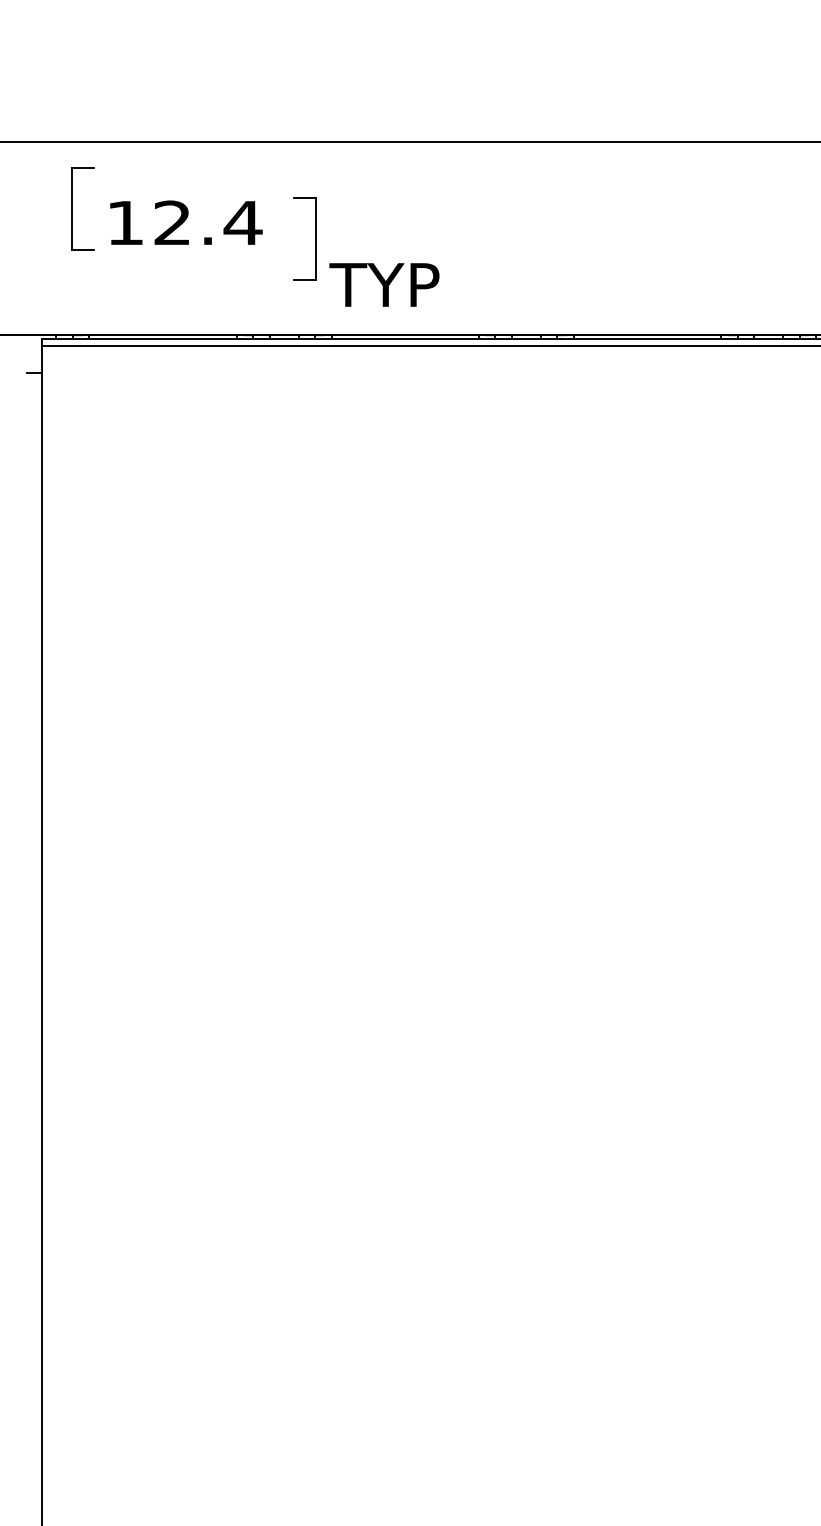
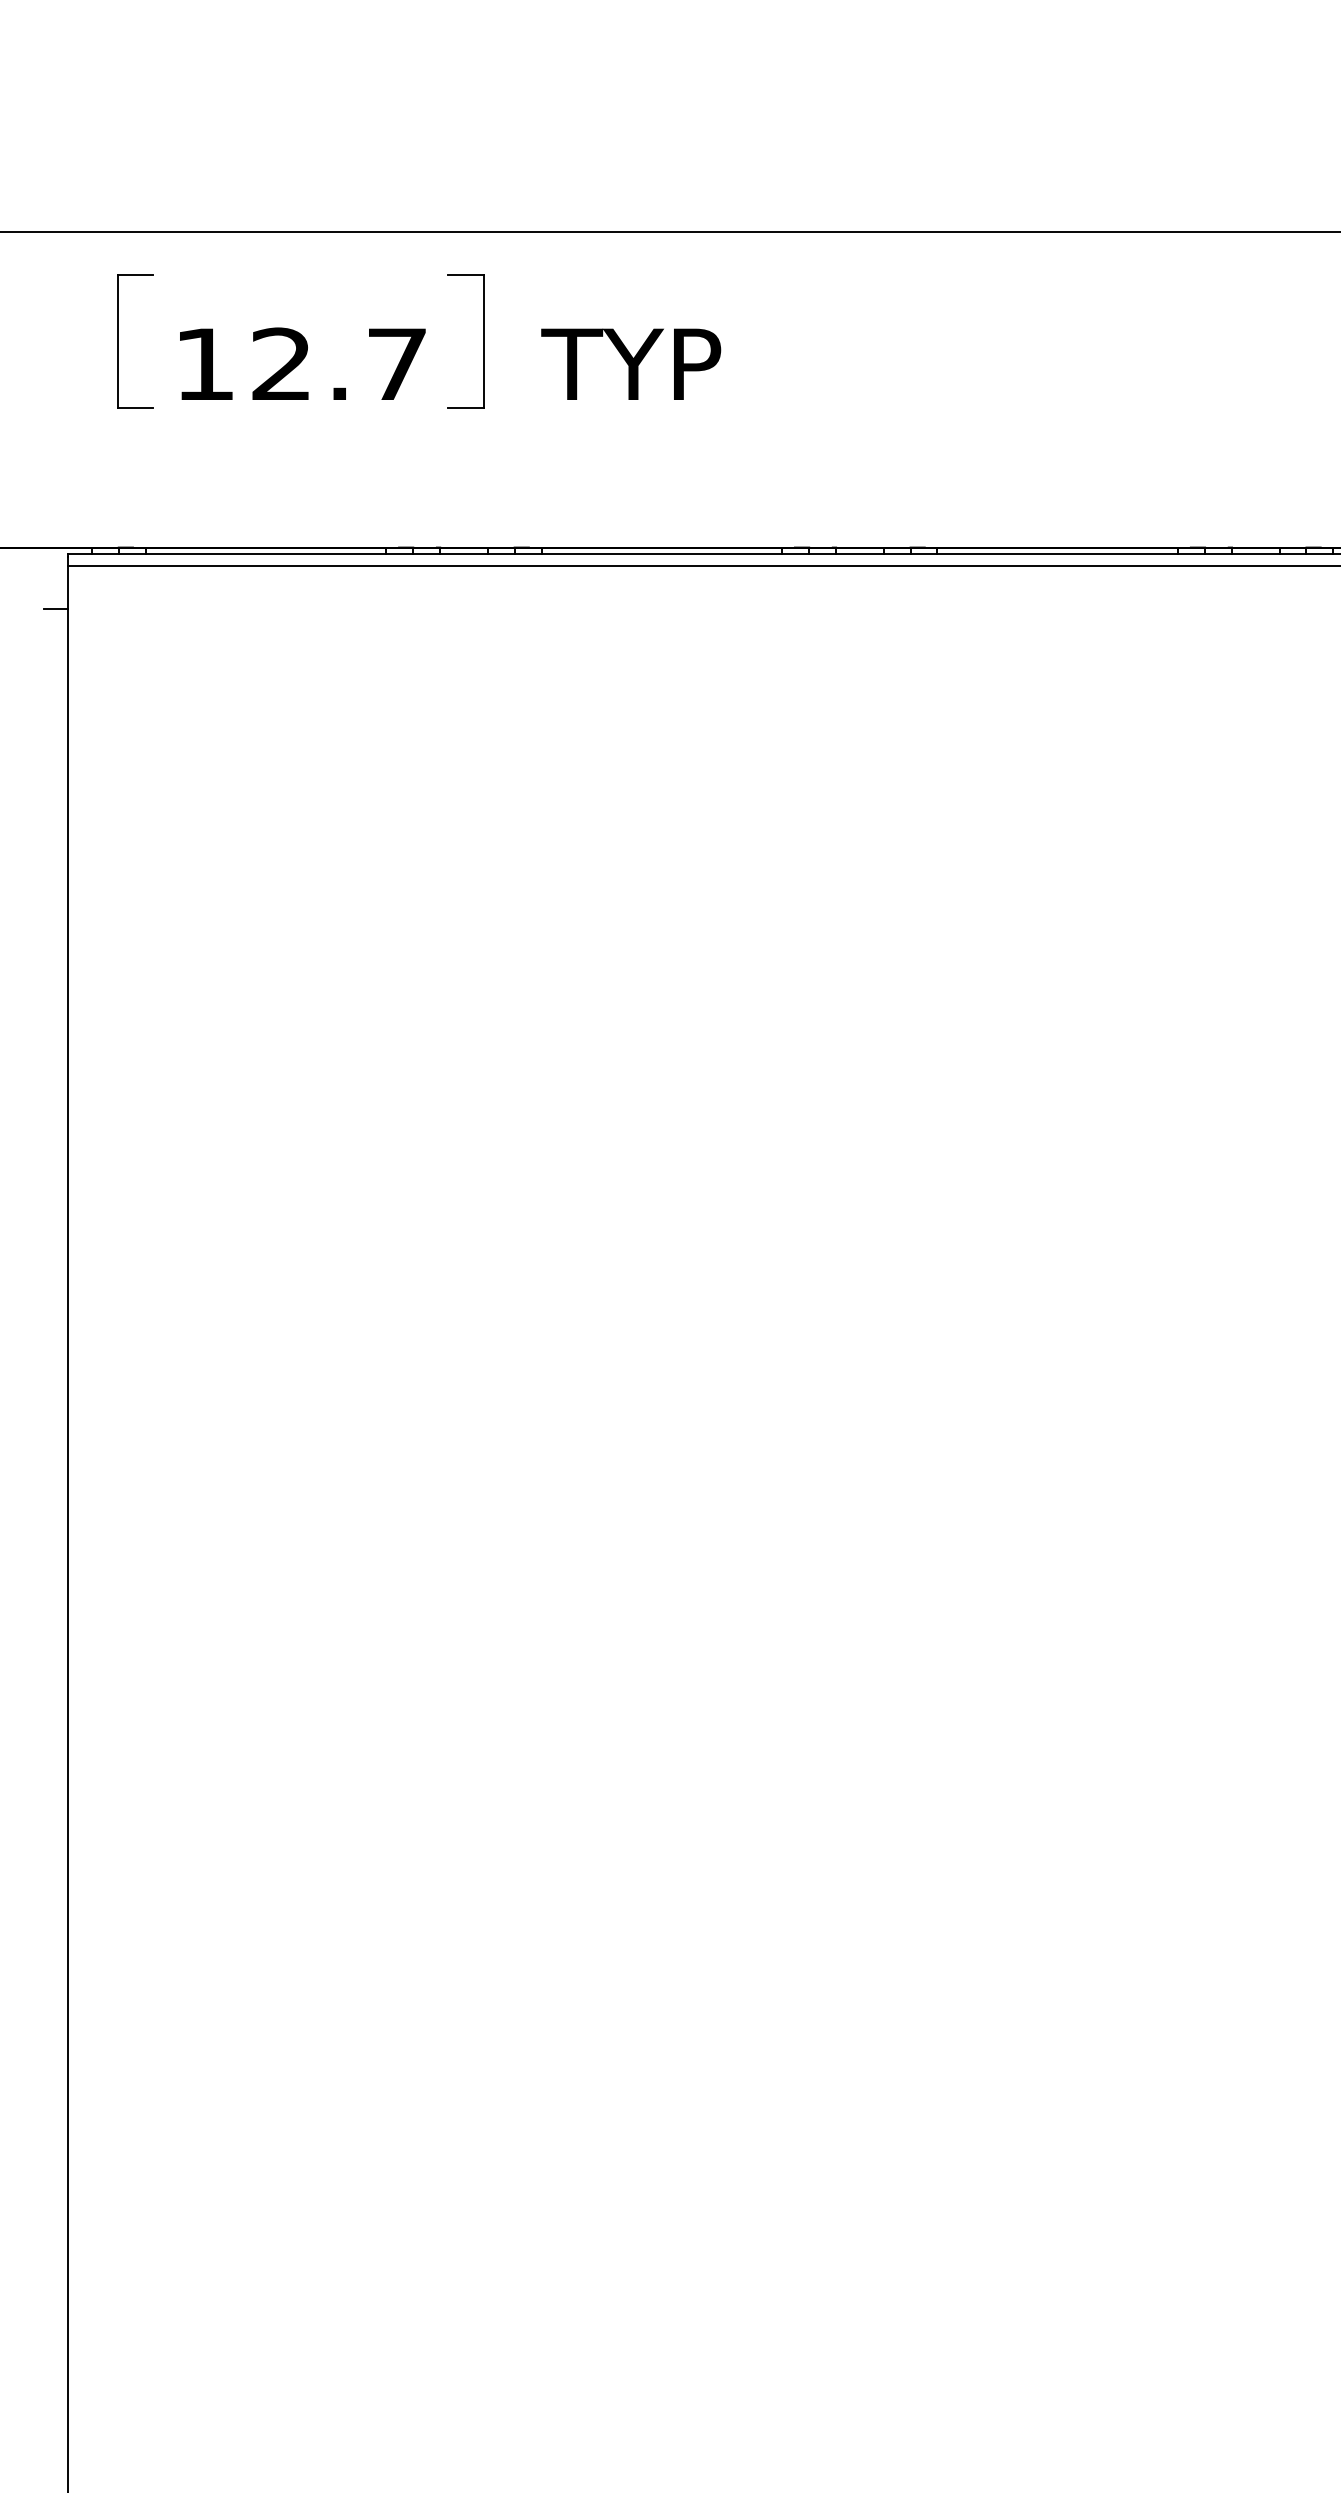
text: (242, 222) -> (396, 363), 12.4 -> 12.7
part: (315, 238) -> (482, 340), moved
text: (384, 284) -> (631, 363), moved

